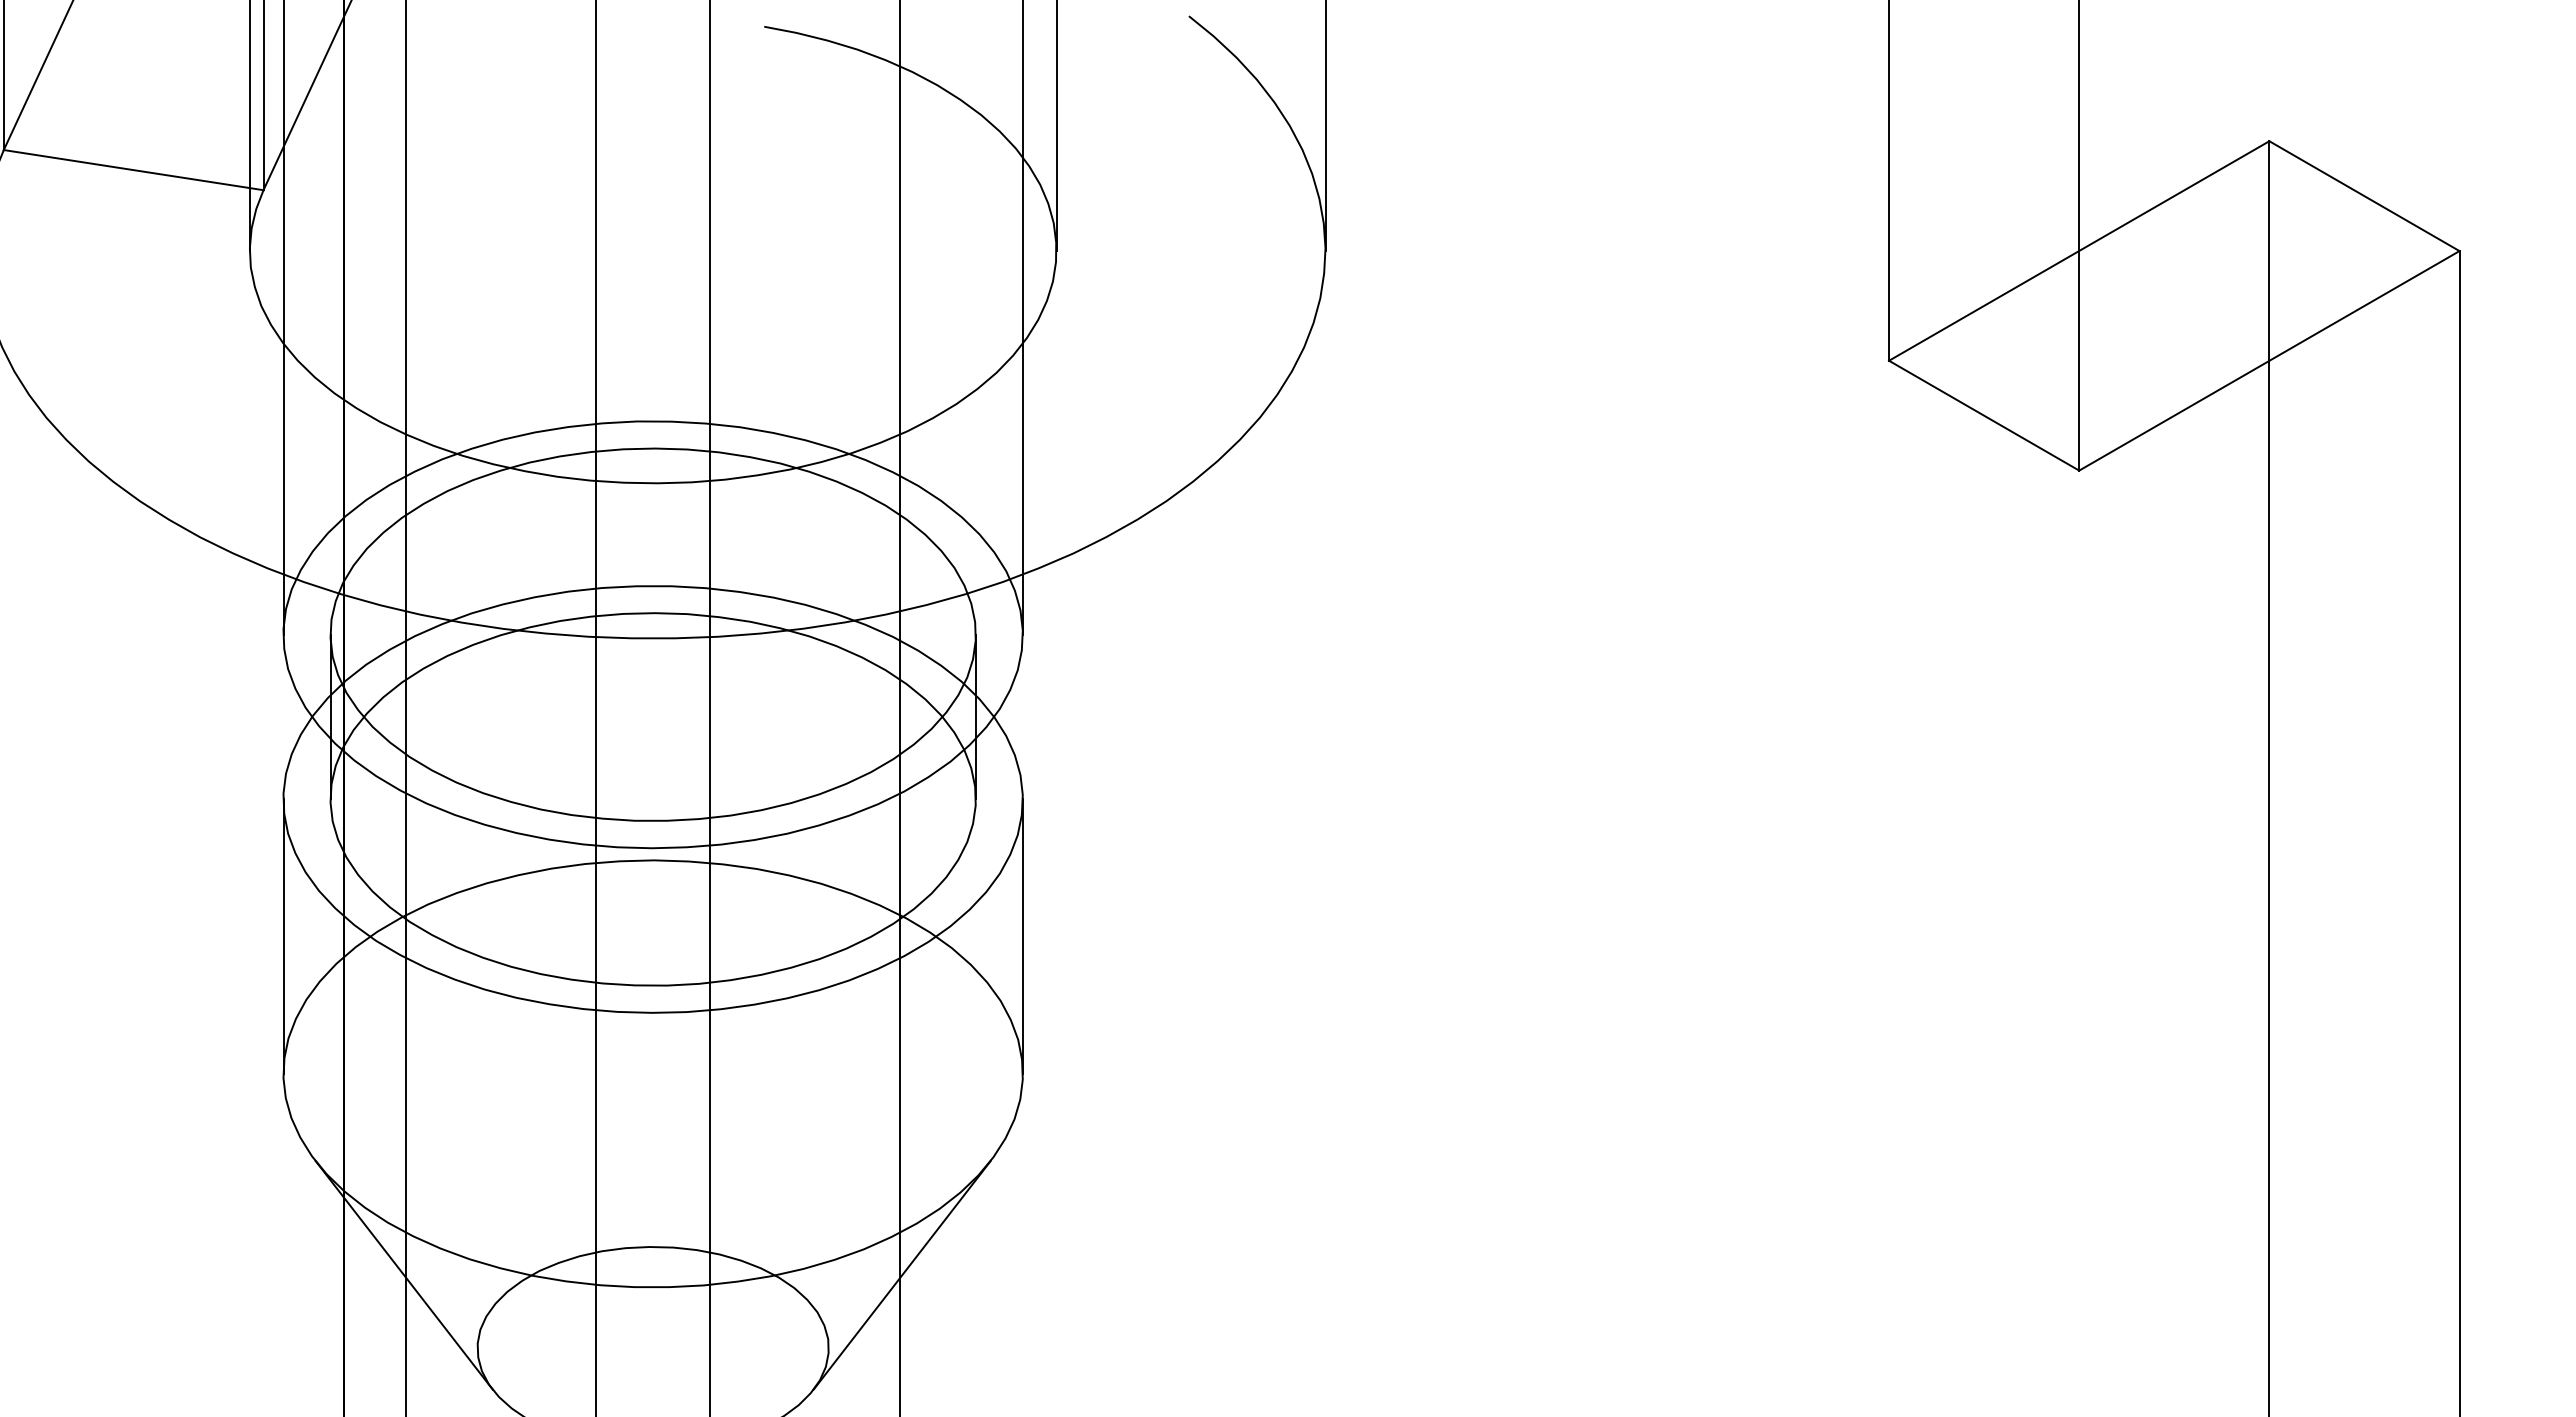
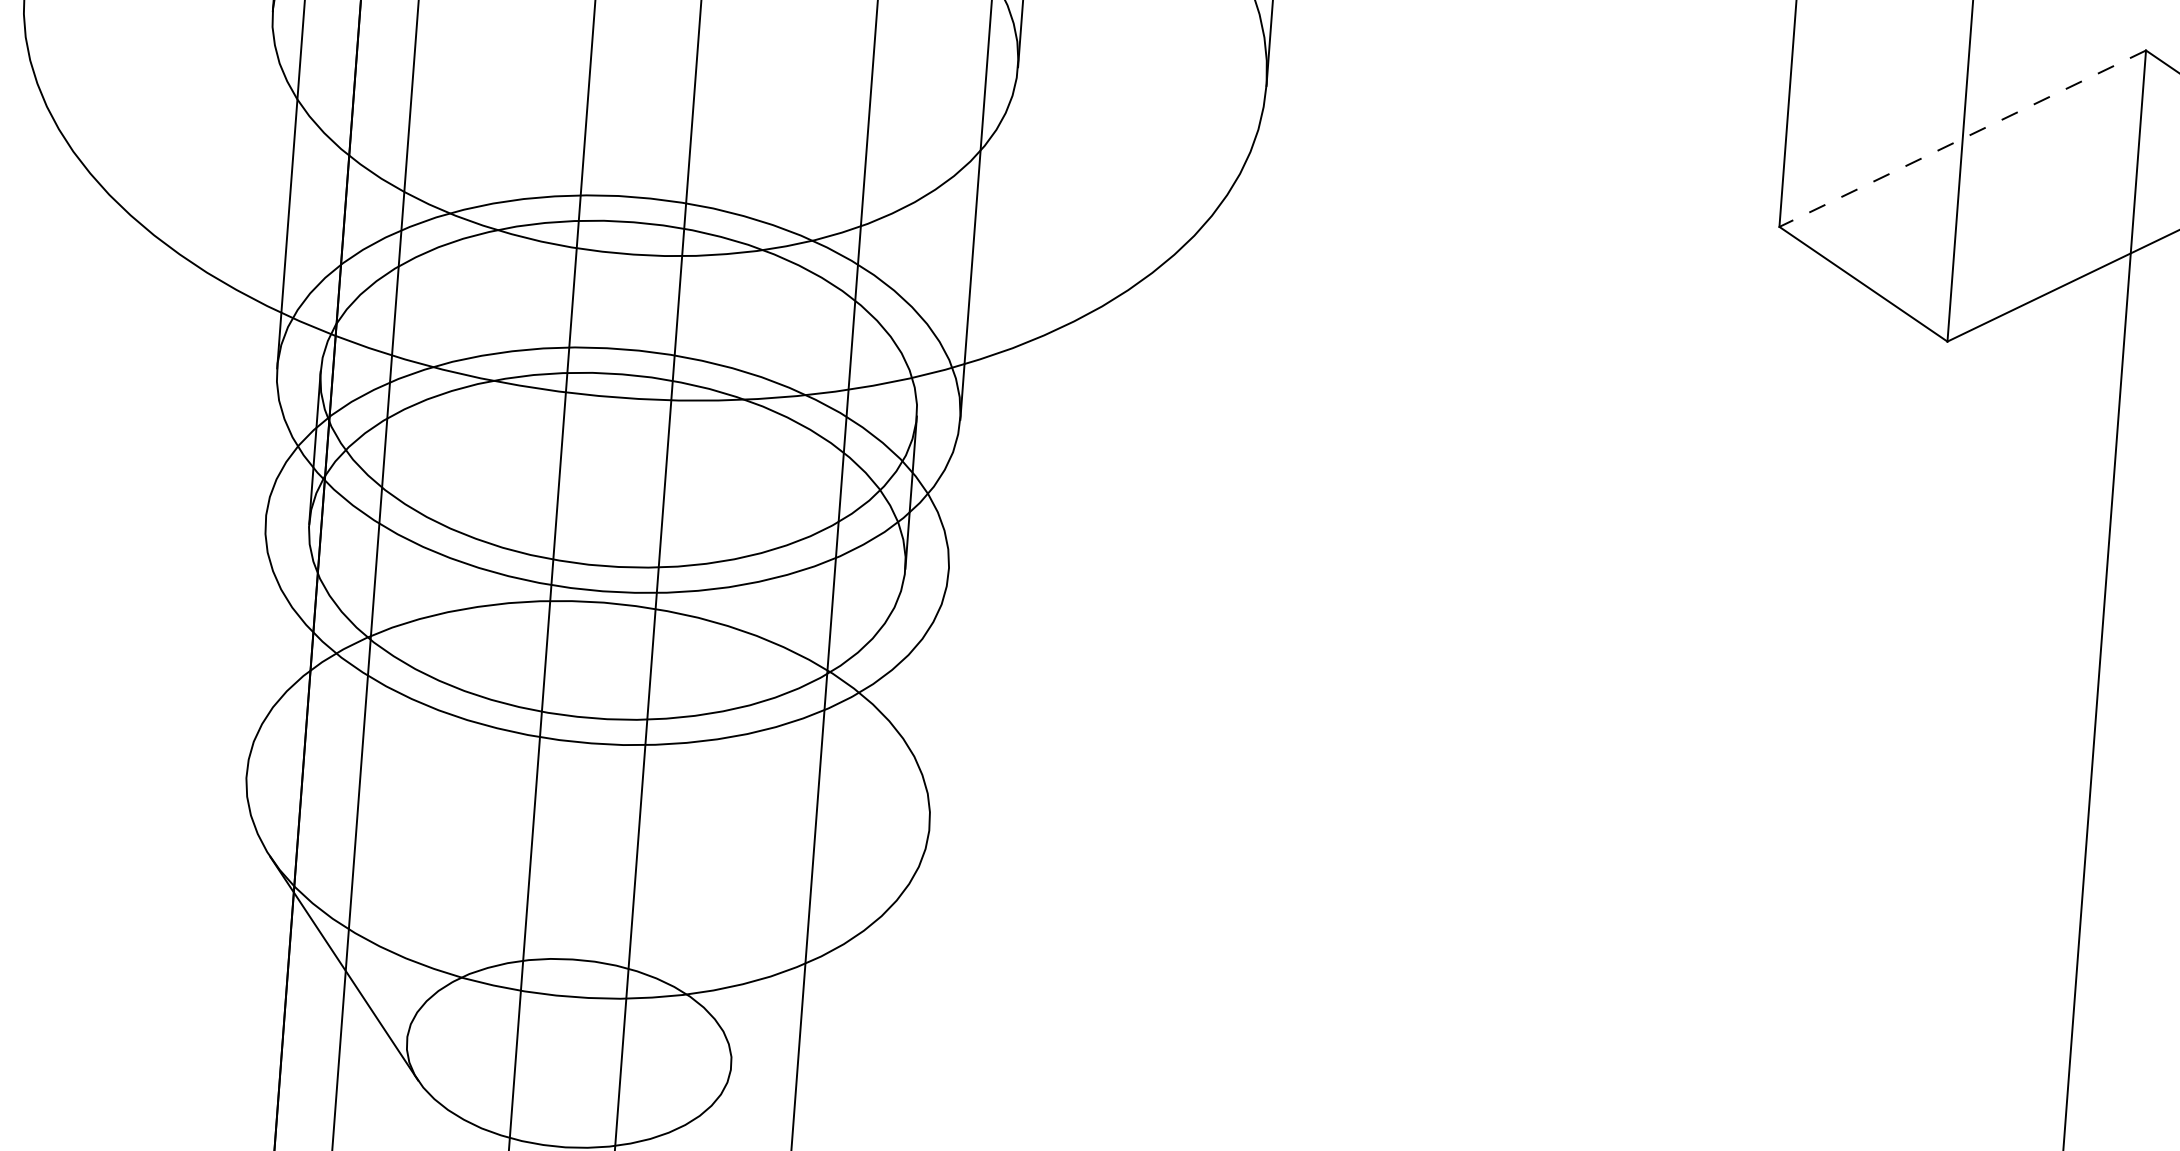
line: (2079, 251) -> (1962, 139), solid -> dashed
line: (283, 936) -> (256, 647), removed
line: (1022, 936) -> (938, 698), removed
line: (901, 1274) -> (803, 1002), removed

